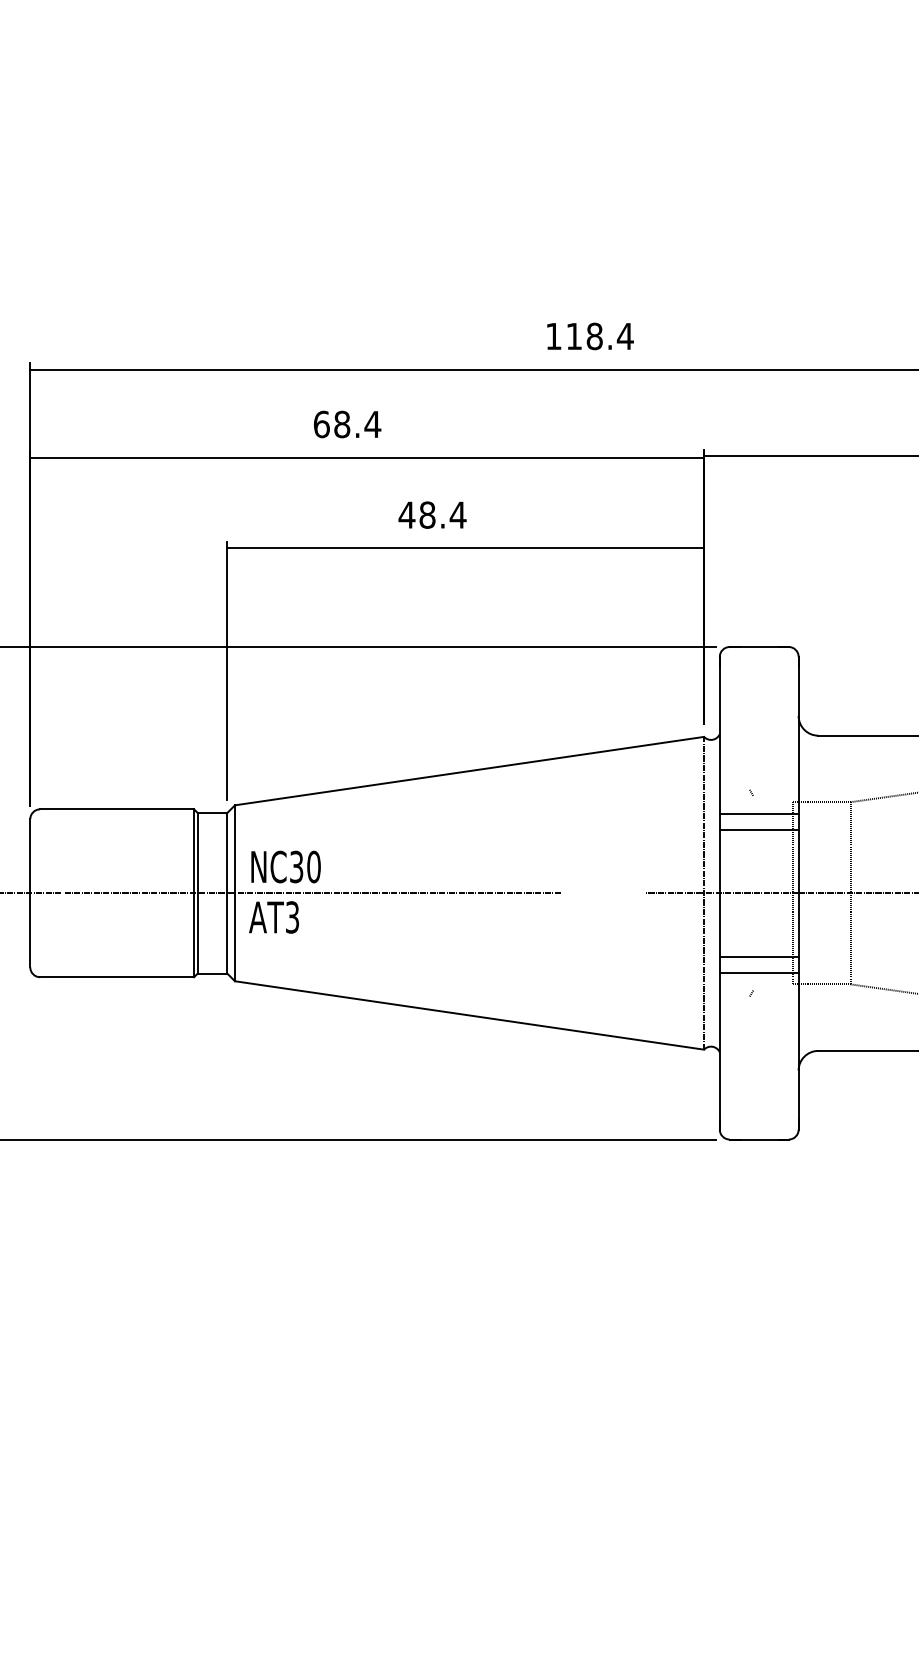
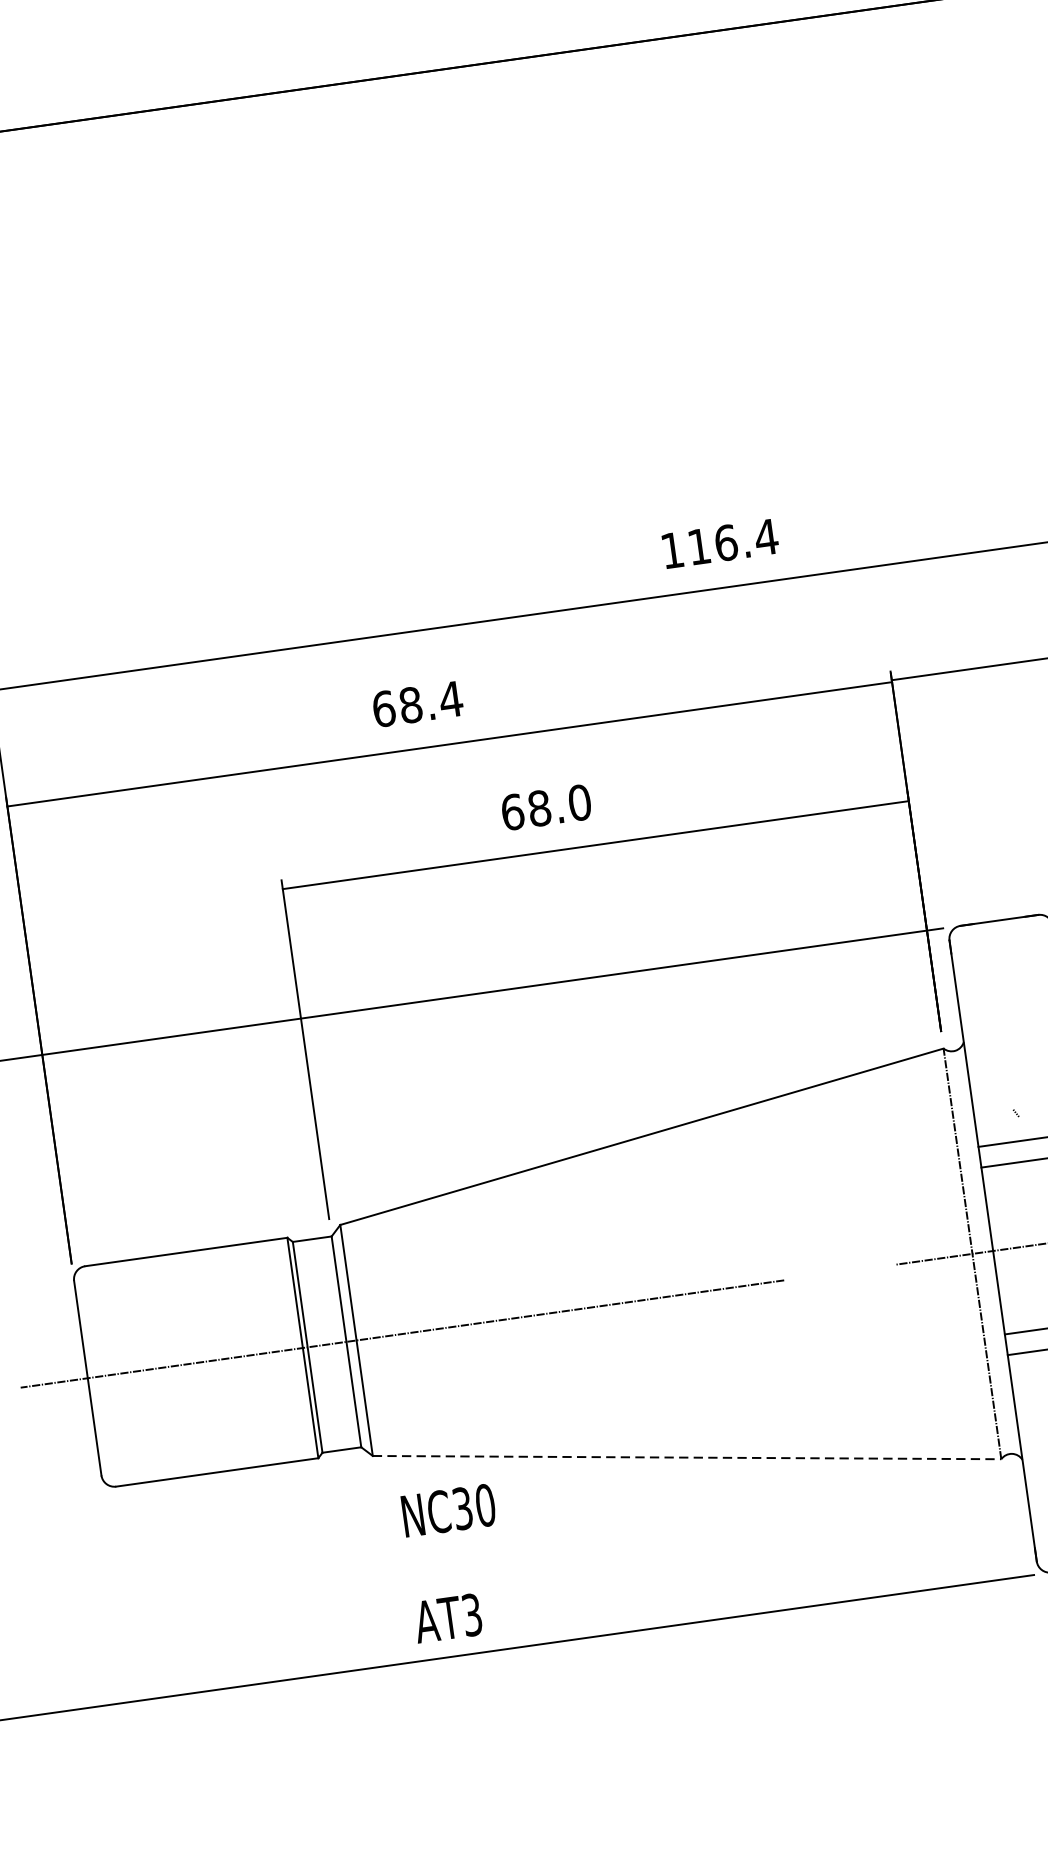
text: (594, 336) -> (725, 543), 118.4 -> 116.4
text: (432, 514) -> (545, 806), 48.4 -> 68.0
text: (285, 866) -> (448, 1510), moved
text: (273, 917) -> (447, 1618), moved
line: (470, 1015) -> (688, 1457), solid -> dashed

